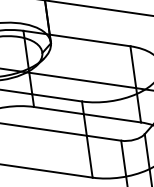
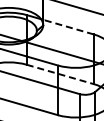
line: (90, 41) -> (68, 27), solid -> dashed
line: (87, 114) -> (60, 74), solid -> dashed

